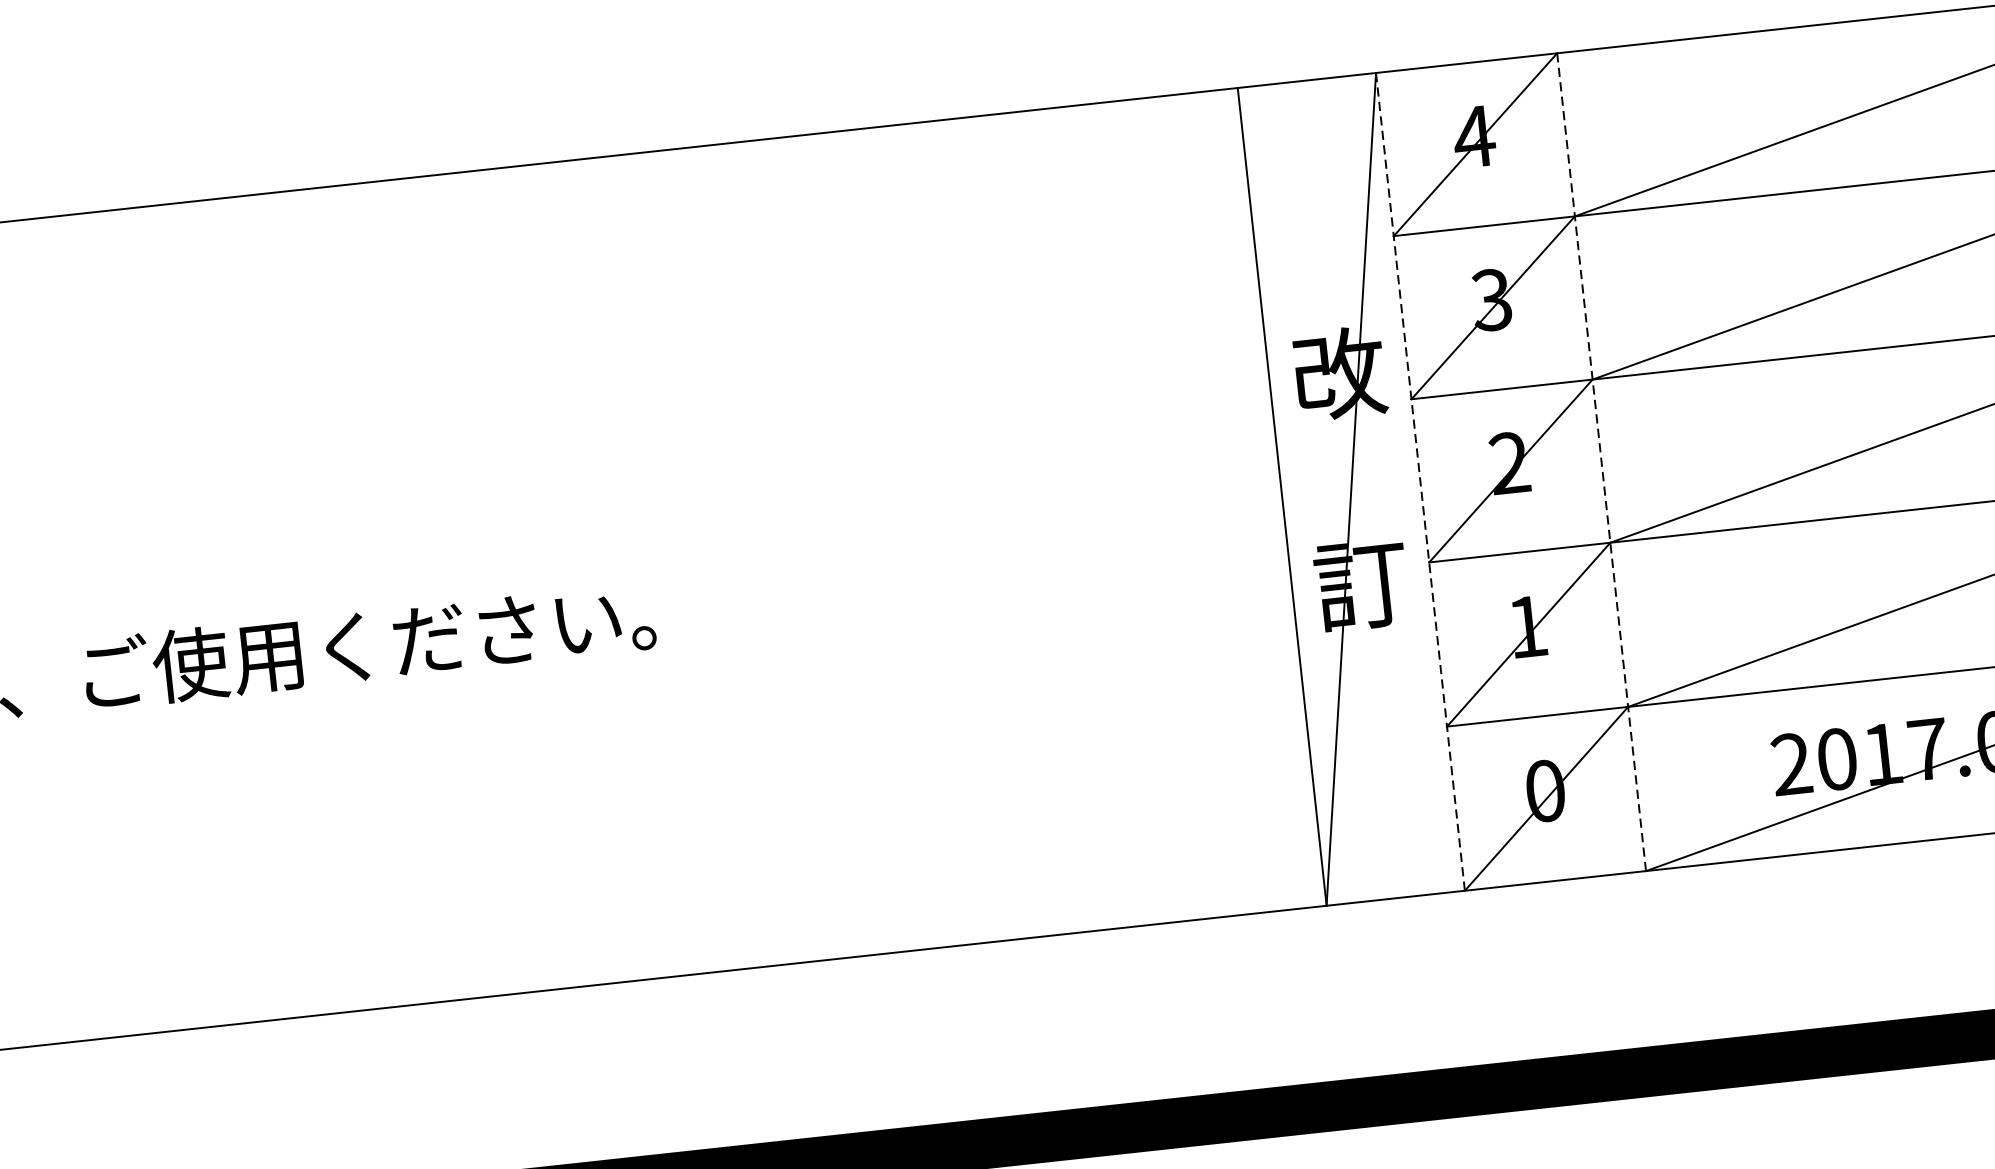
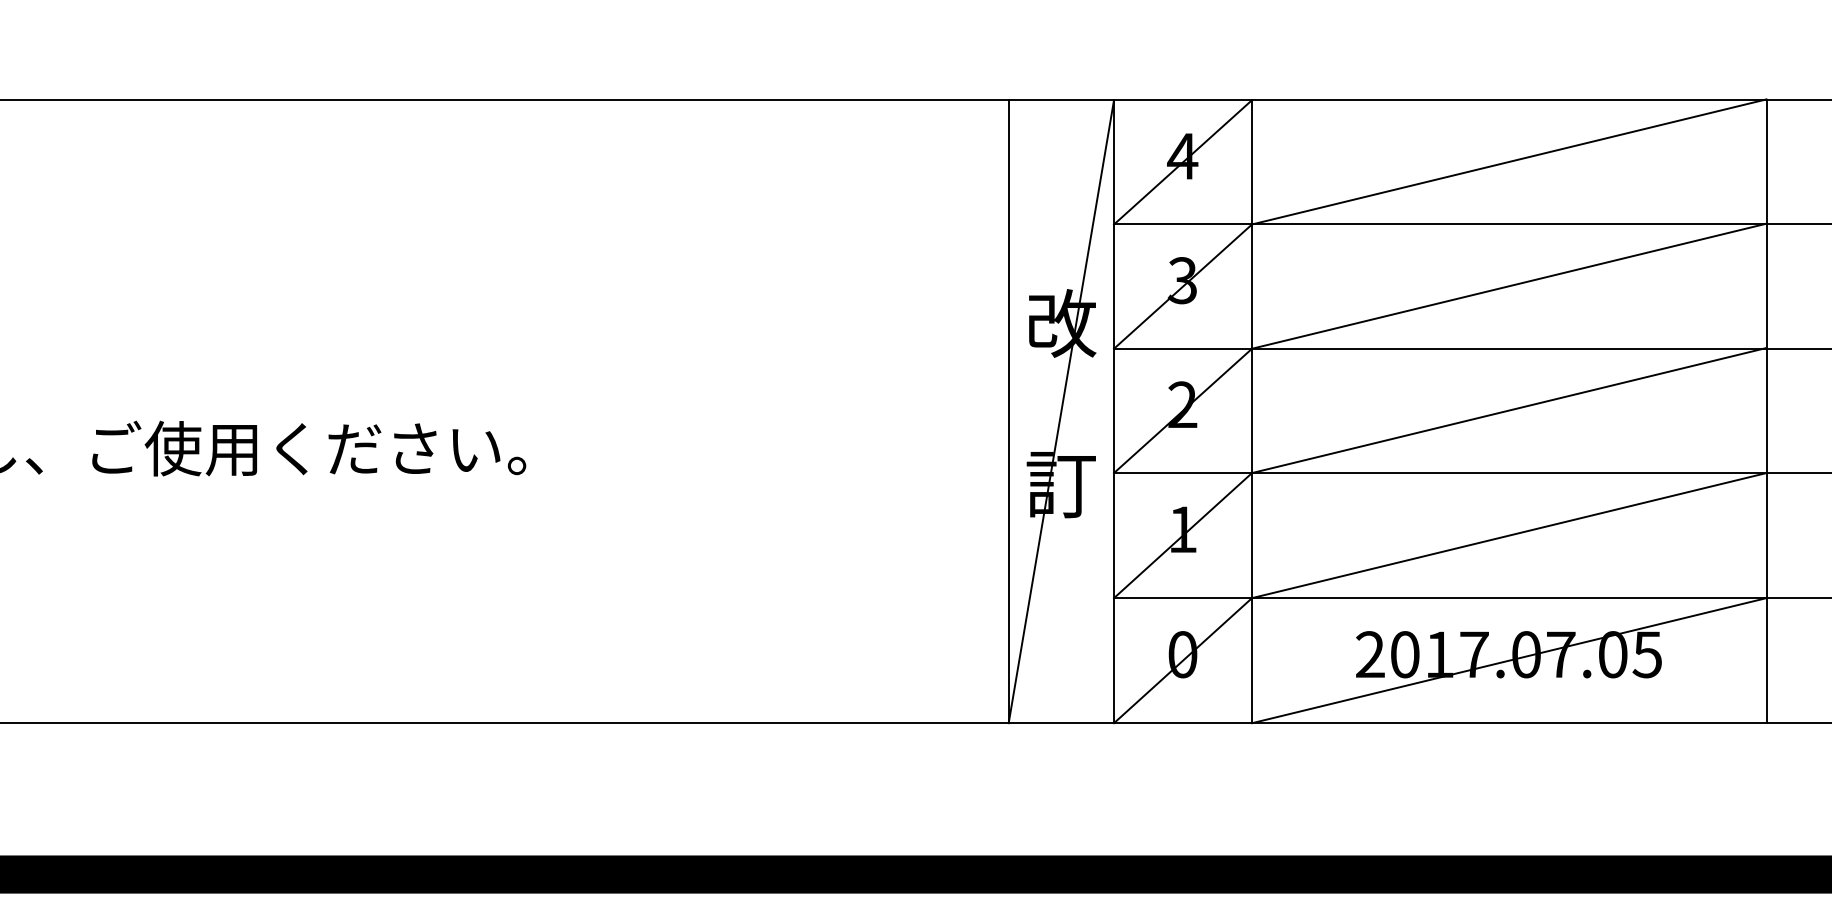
line: (1602, 463) -> (1252, 412), dashed -> solid
line: (1421, 482) -> (1114, 412), dashed -> solid

